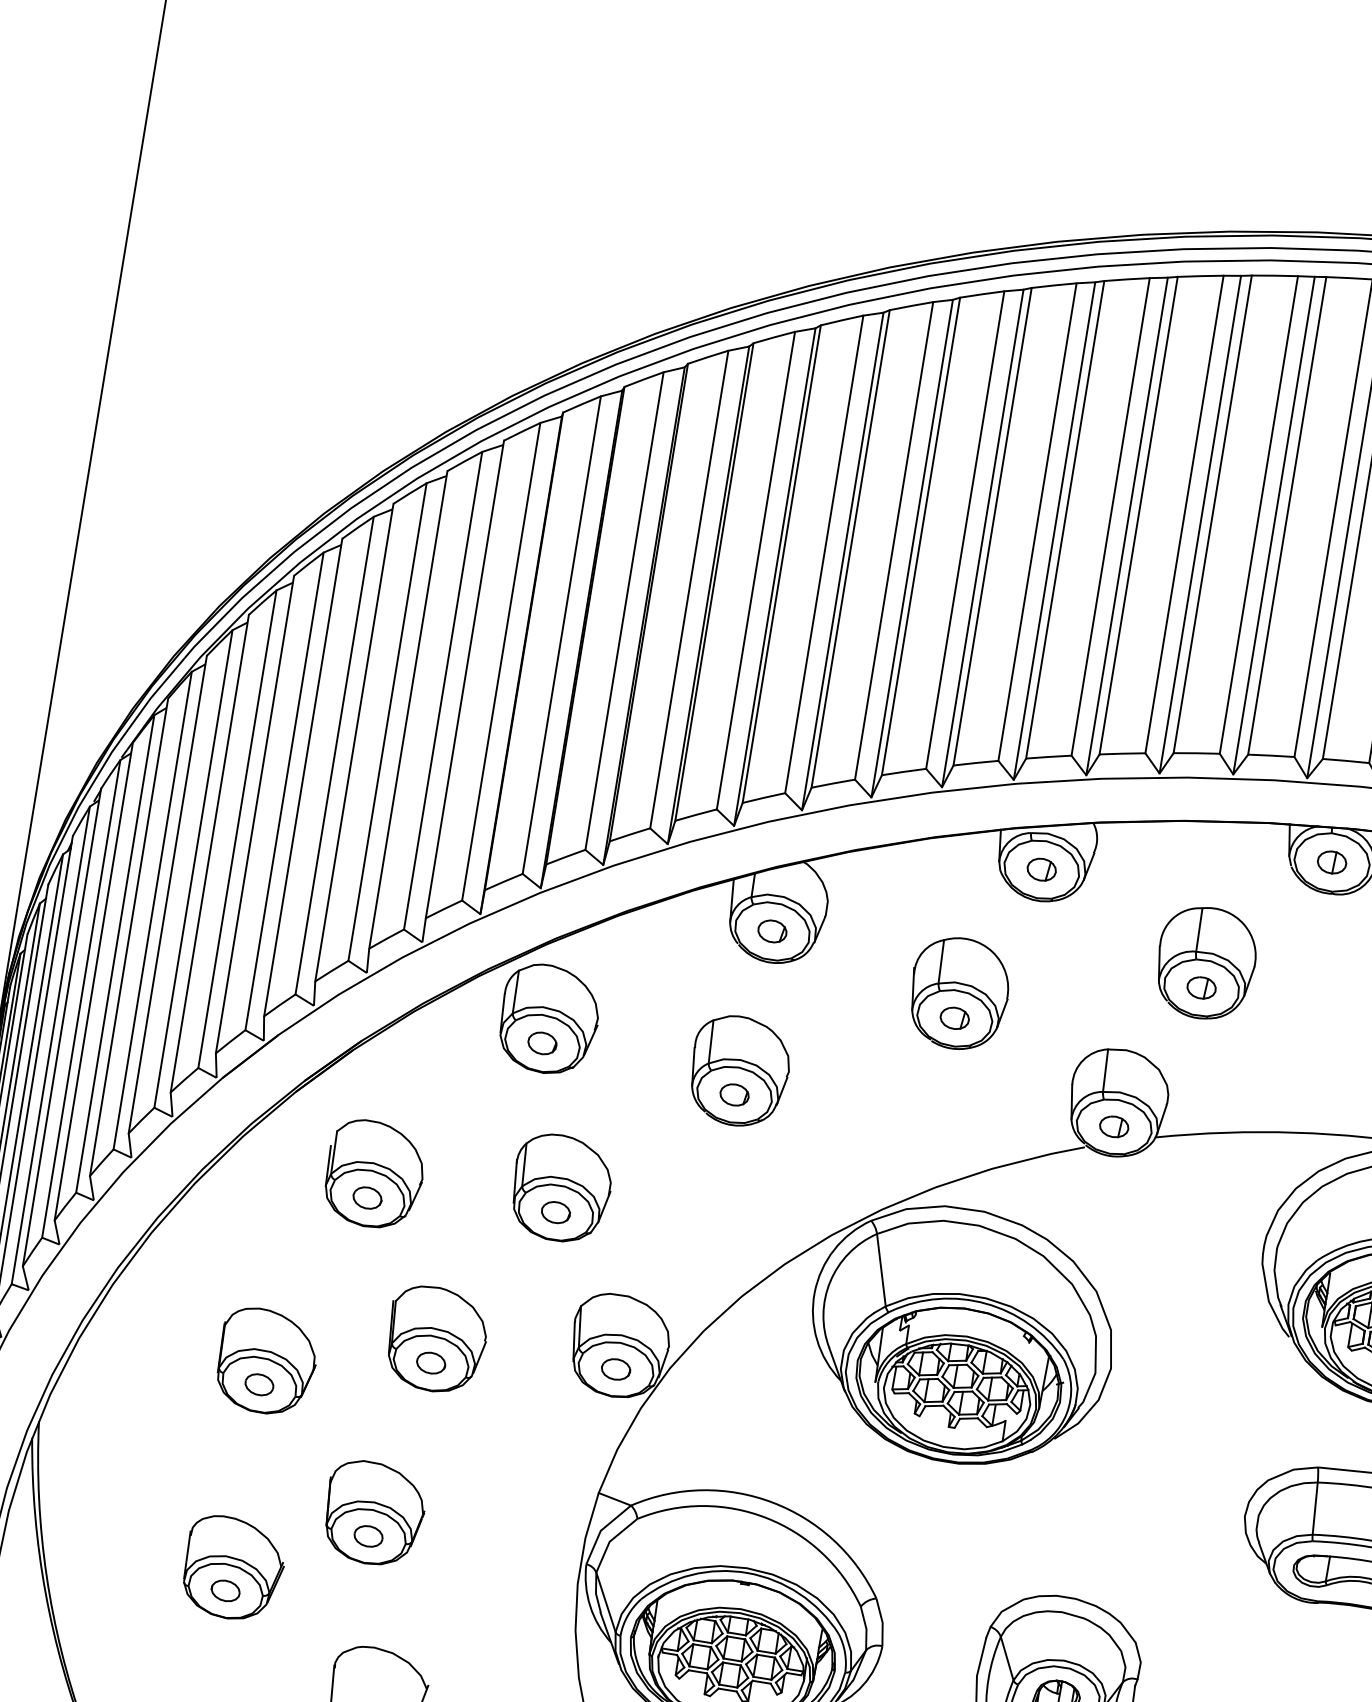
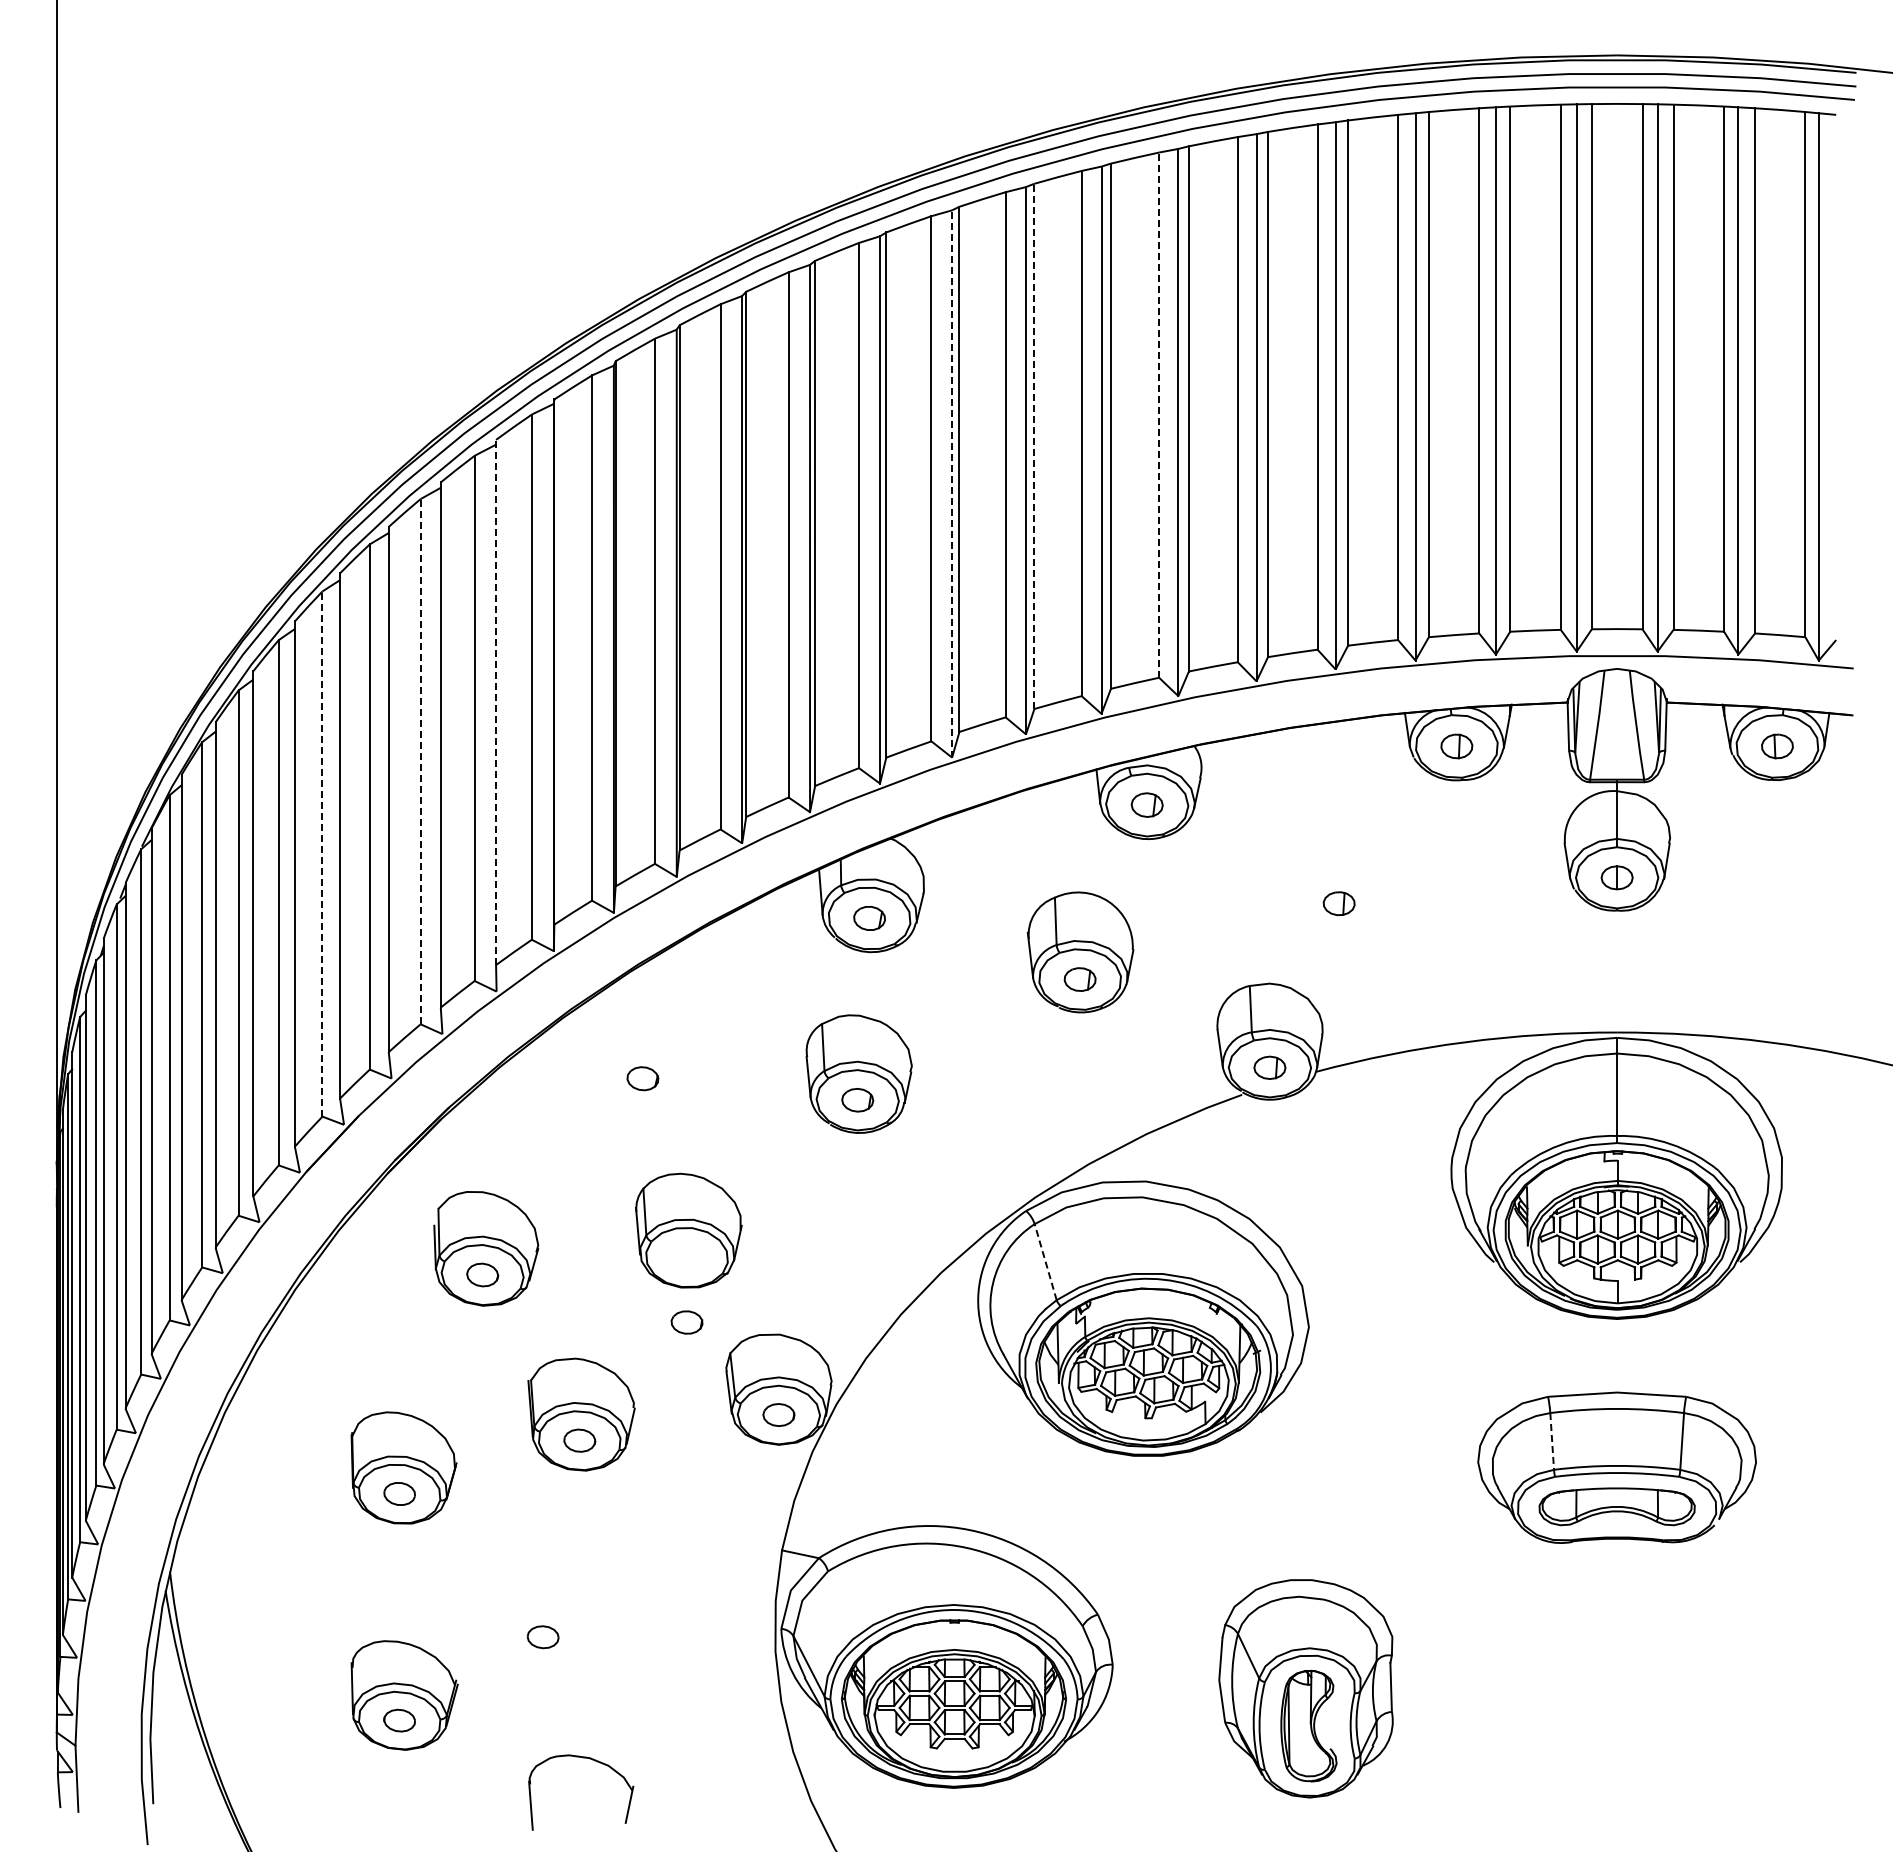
line: (1110, 517) -> (1159, 415), solid -> dashed
line: (992, 526) -> (1034, 446), solid -> dashed
line: (912, 549) -> (952, 484), solid -> dashed
line: (465, 679) -> (496, 702), solid -> dashed
line: (387, 721) -> (420, 761), solid -> dashed
line: (284, 791) -> (322, 854), solid -> dashed
part: (1205, 963) -> (1339, 876), removed
part: (549, 1020) -> (646, 1052), removed
part: (555, 1212) -> (686, 1322), moved
line: (881, 1270) -> (1045, 1262), solid -> dashed
line: (1315, 1508) -> (1552, 1441), solid -> dashed
part: (374, 1513) -> (545, 1611), removed

